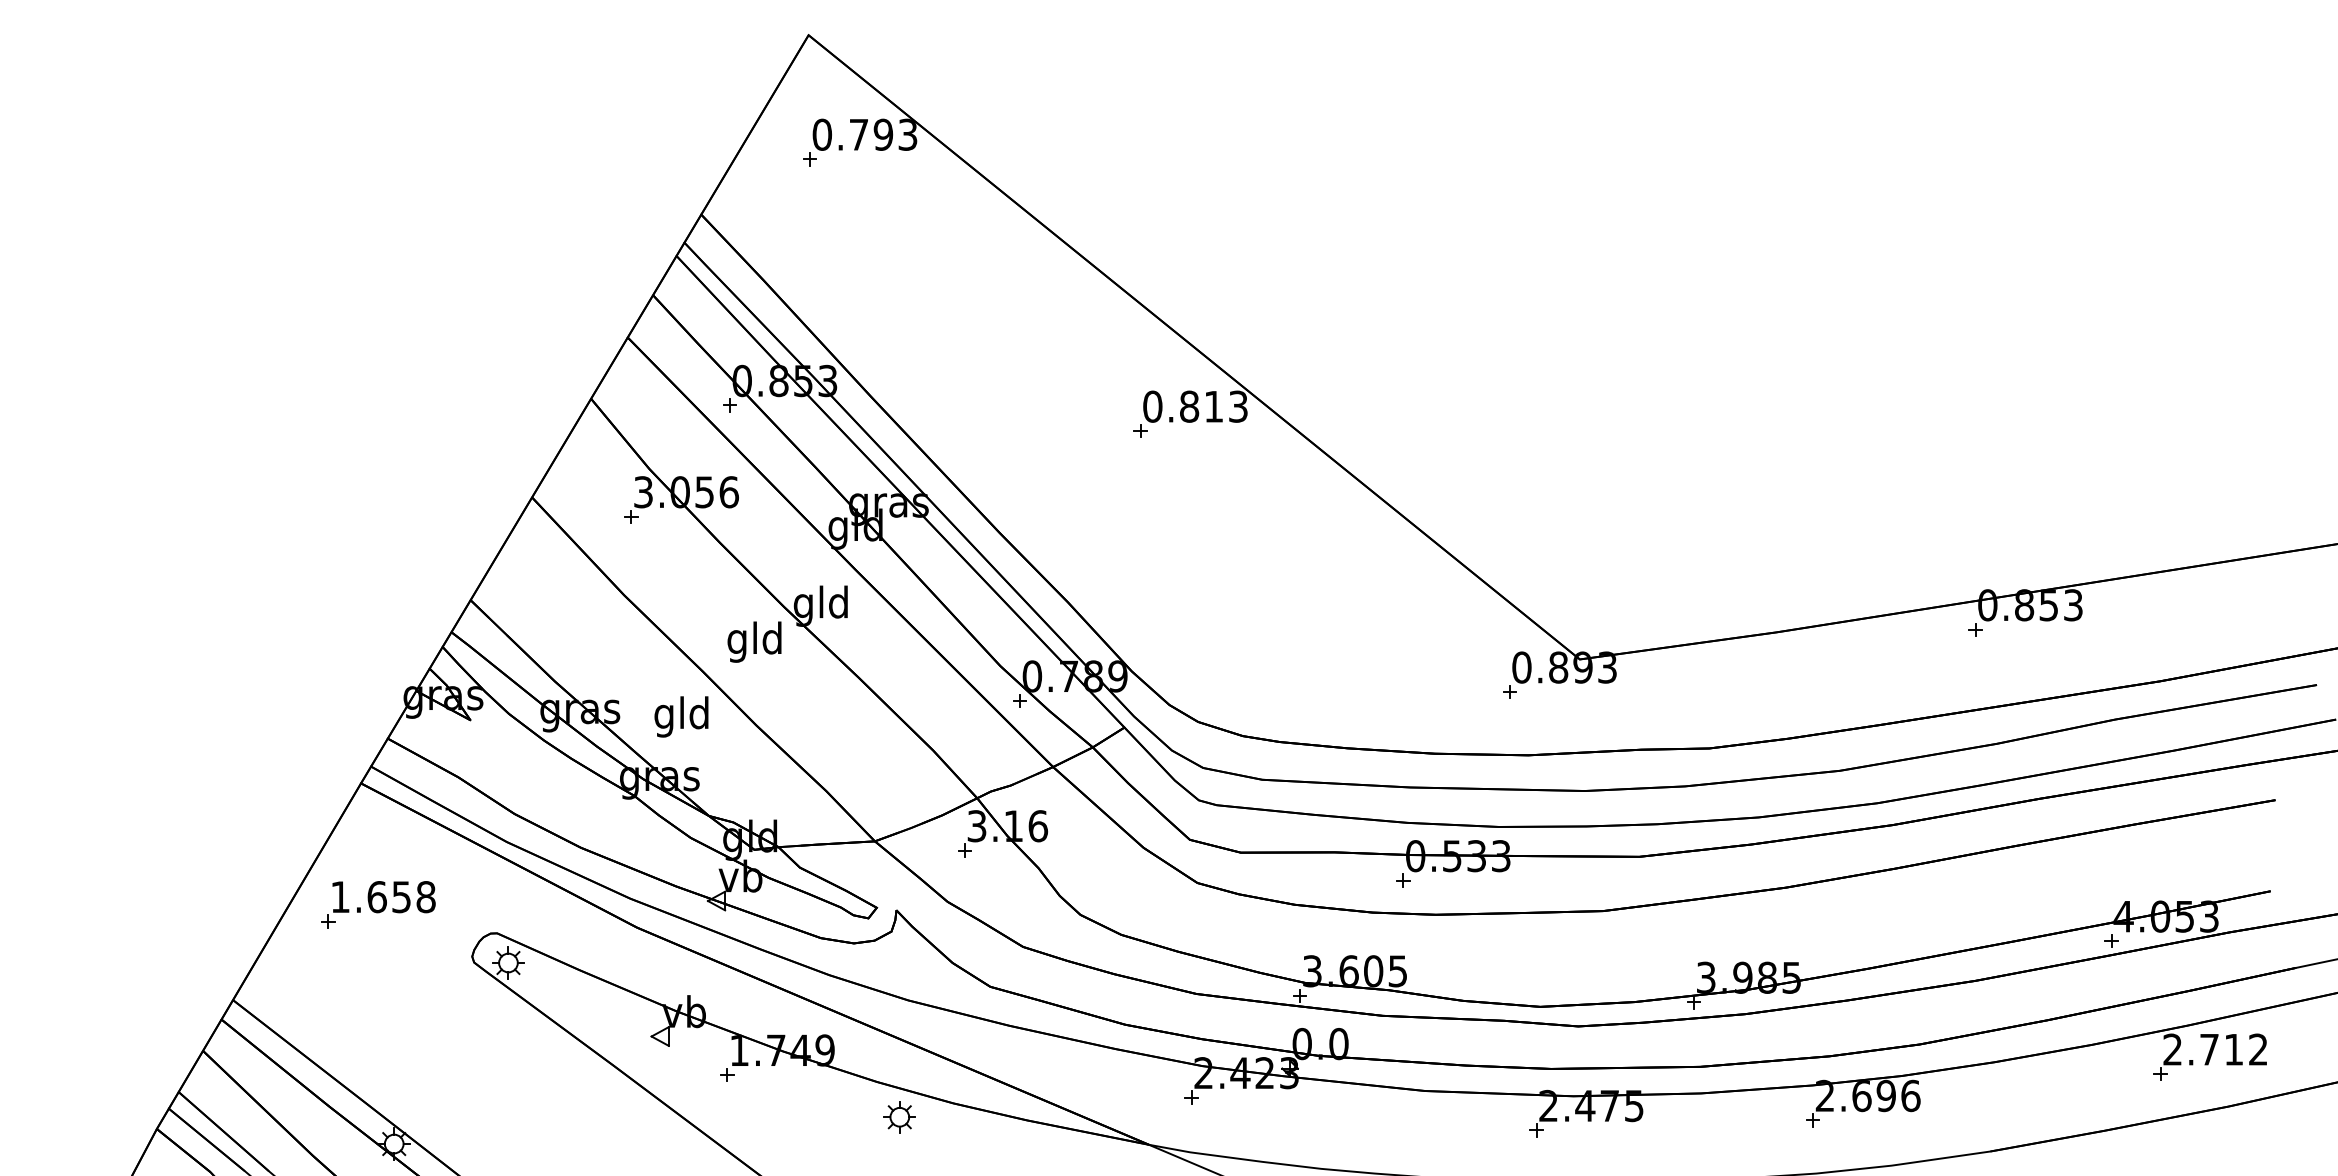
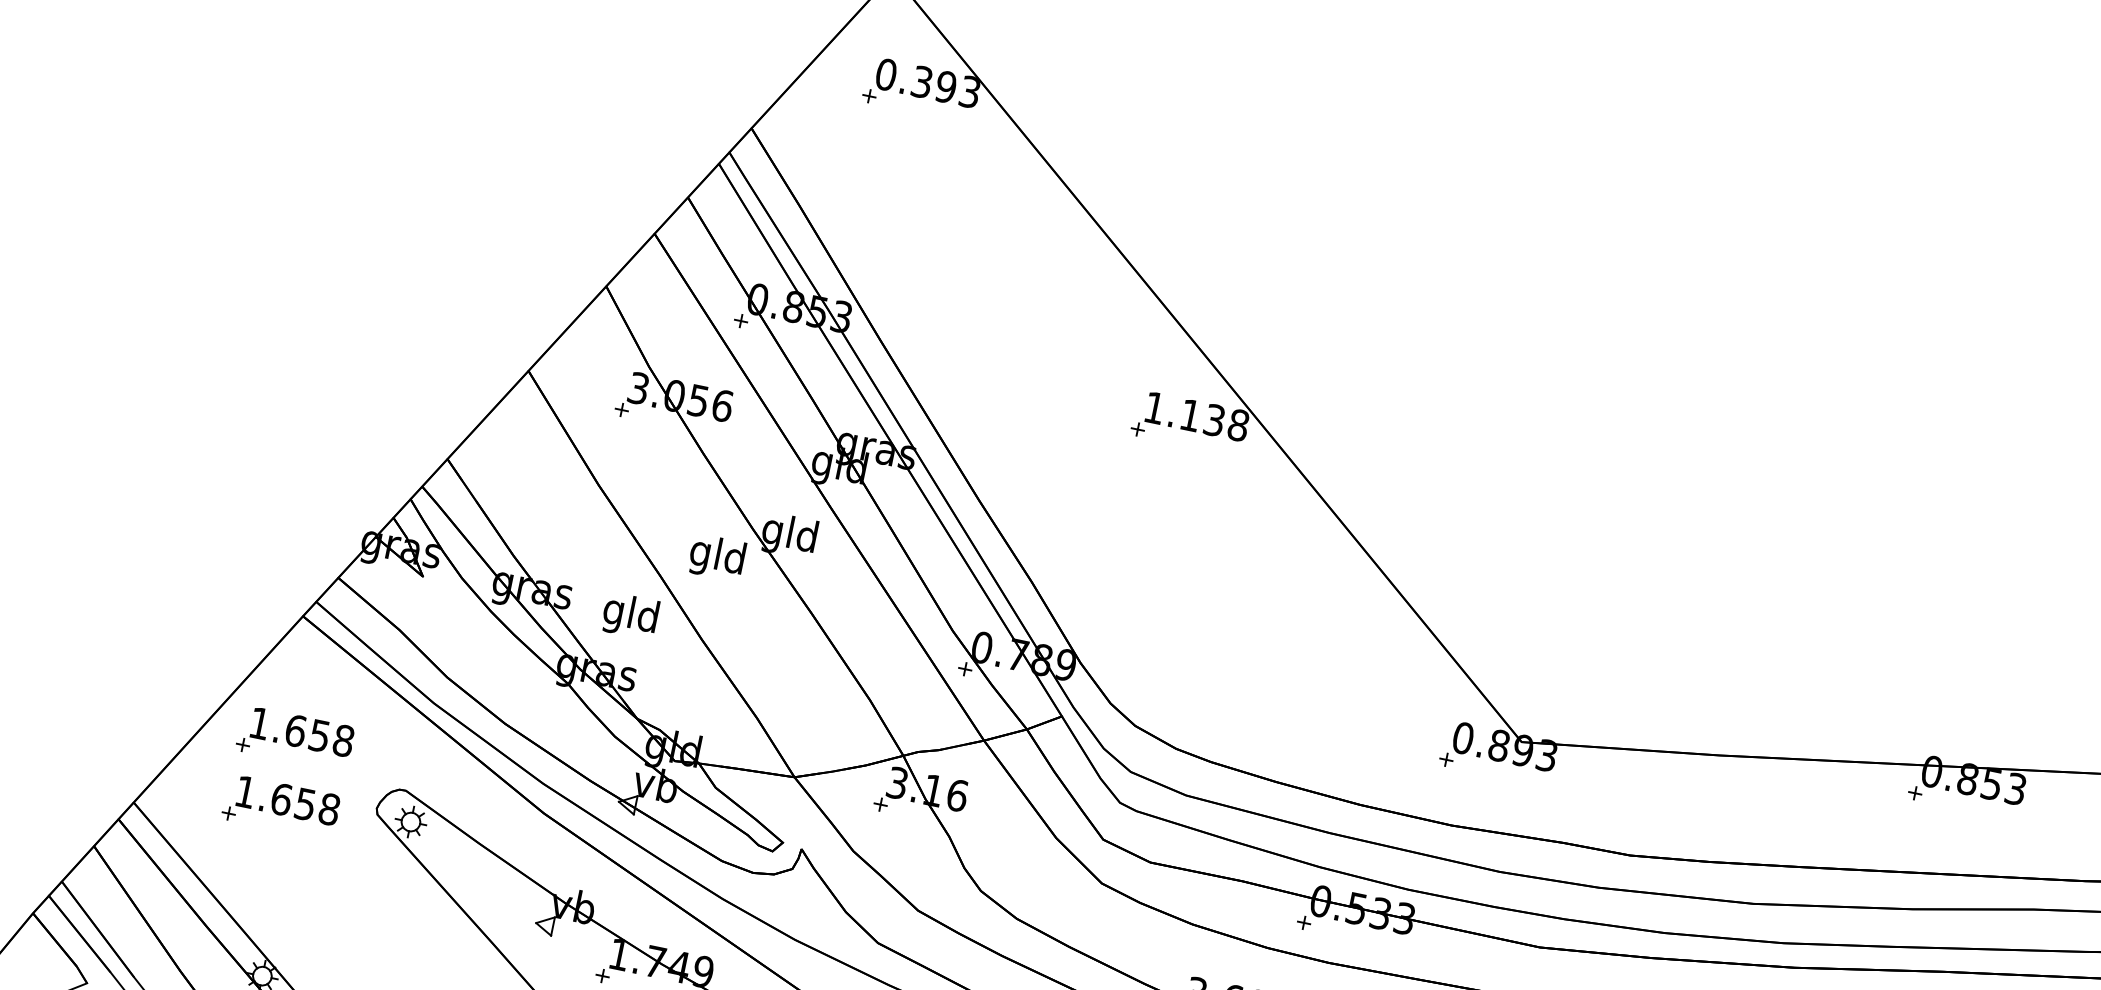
text: (858, 134) -> (921, 81), 0.793 -> 0.393
text: (1195, 406) -> (1196, 416), 0.813 -> 1.138
part: (378, 974) -> (281, 806), added

